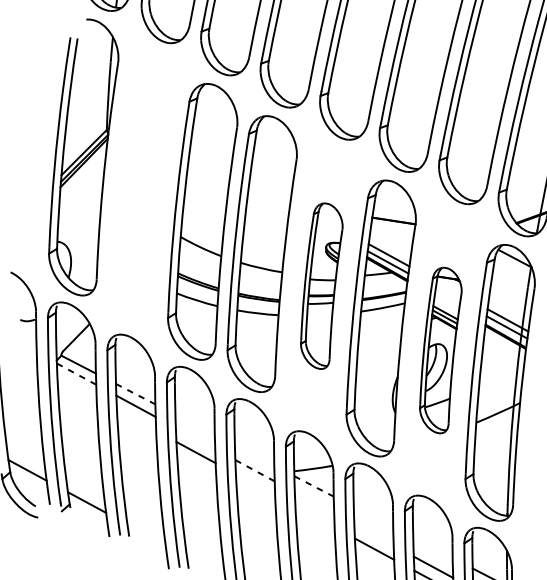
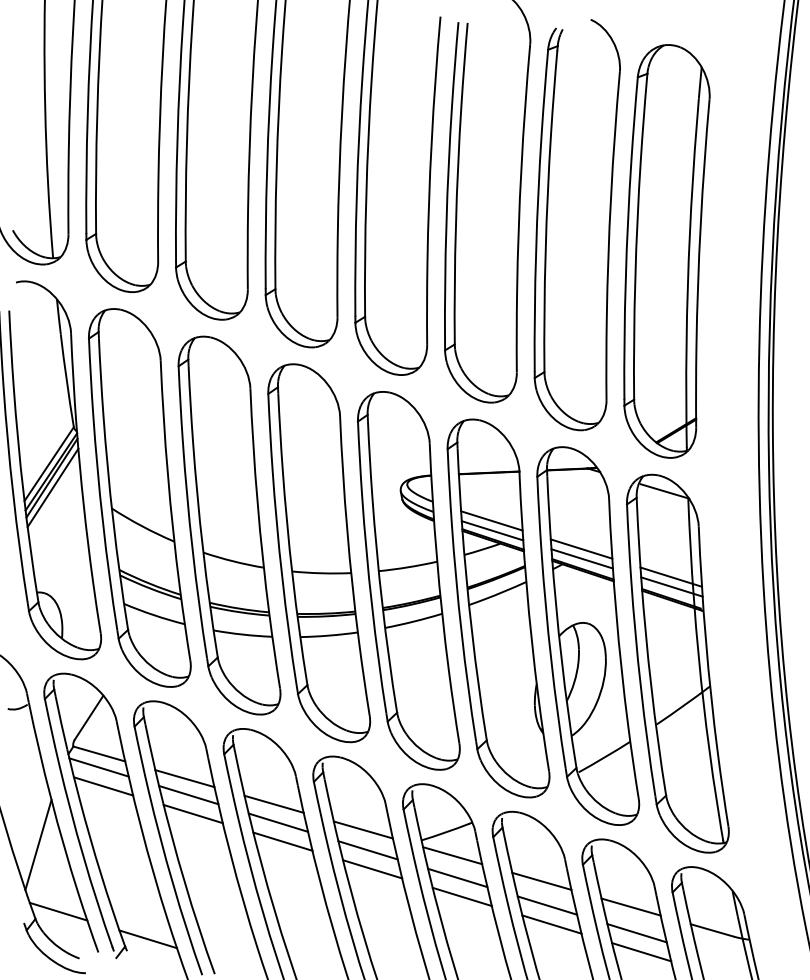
line: (83, 169) -> (52, 487), added
part: (143, 188) -> (139, 497), added
part: (321, 285) -> (408, 580), size x1.67
part: (441, 349) -> (588, 635), size x1.67
line: (76, 374) -> (99, 767), dashed -> solid
line: (77, 388) -> (103, 786), added
line: (135, 393) -> (184, 778), dashed -> solid
line: (136, 419) -> (192, 813), added
line: (22, 420) -> (38, 845), added
line: (194, 424) -> (273, 803), added
line: (195, 438) -> (278, 822), added
line: (254, 455) -> (362, 829), added
line: (255, 470) -> (368, 850), dashed -> solid
line: (255, 484) -> (372, 869), added
line: (313, 486) -> (452, 855), dashed -> solid
line: (314, 502) -> (457, 877), added
line: (314, 516) -> (461, 896), added
line: (373, 516) -> (541, 880), added
line: (374, 535) -> (547, 905), added
line: (432, 547) -> (630, 906), added

